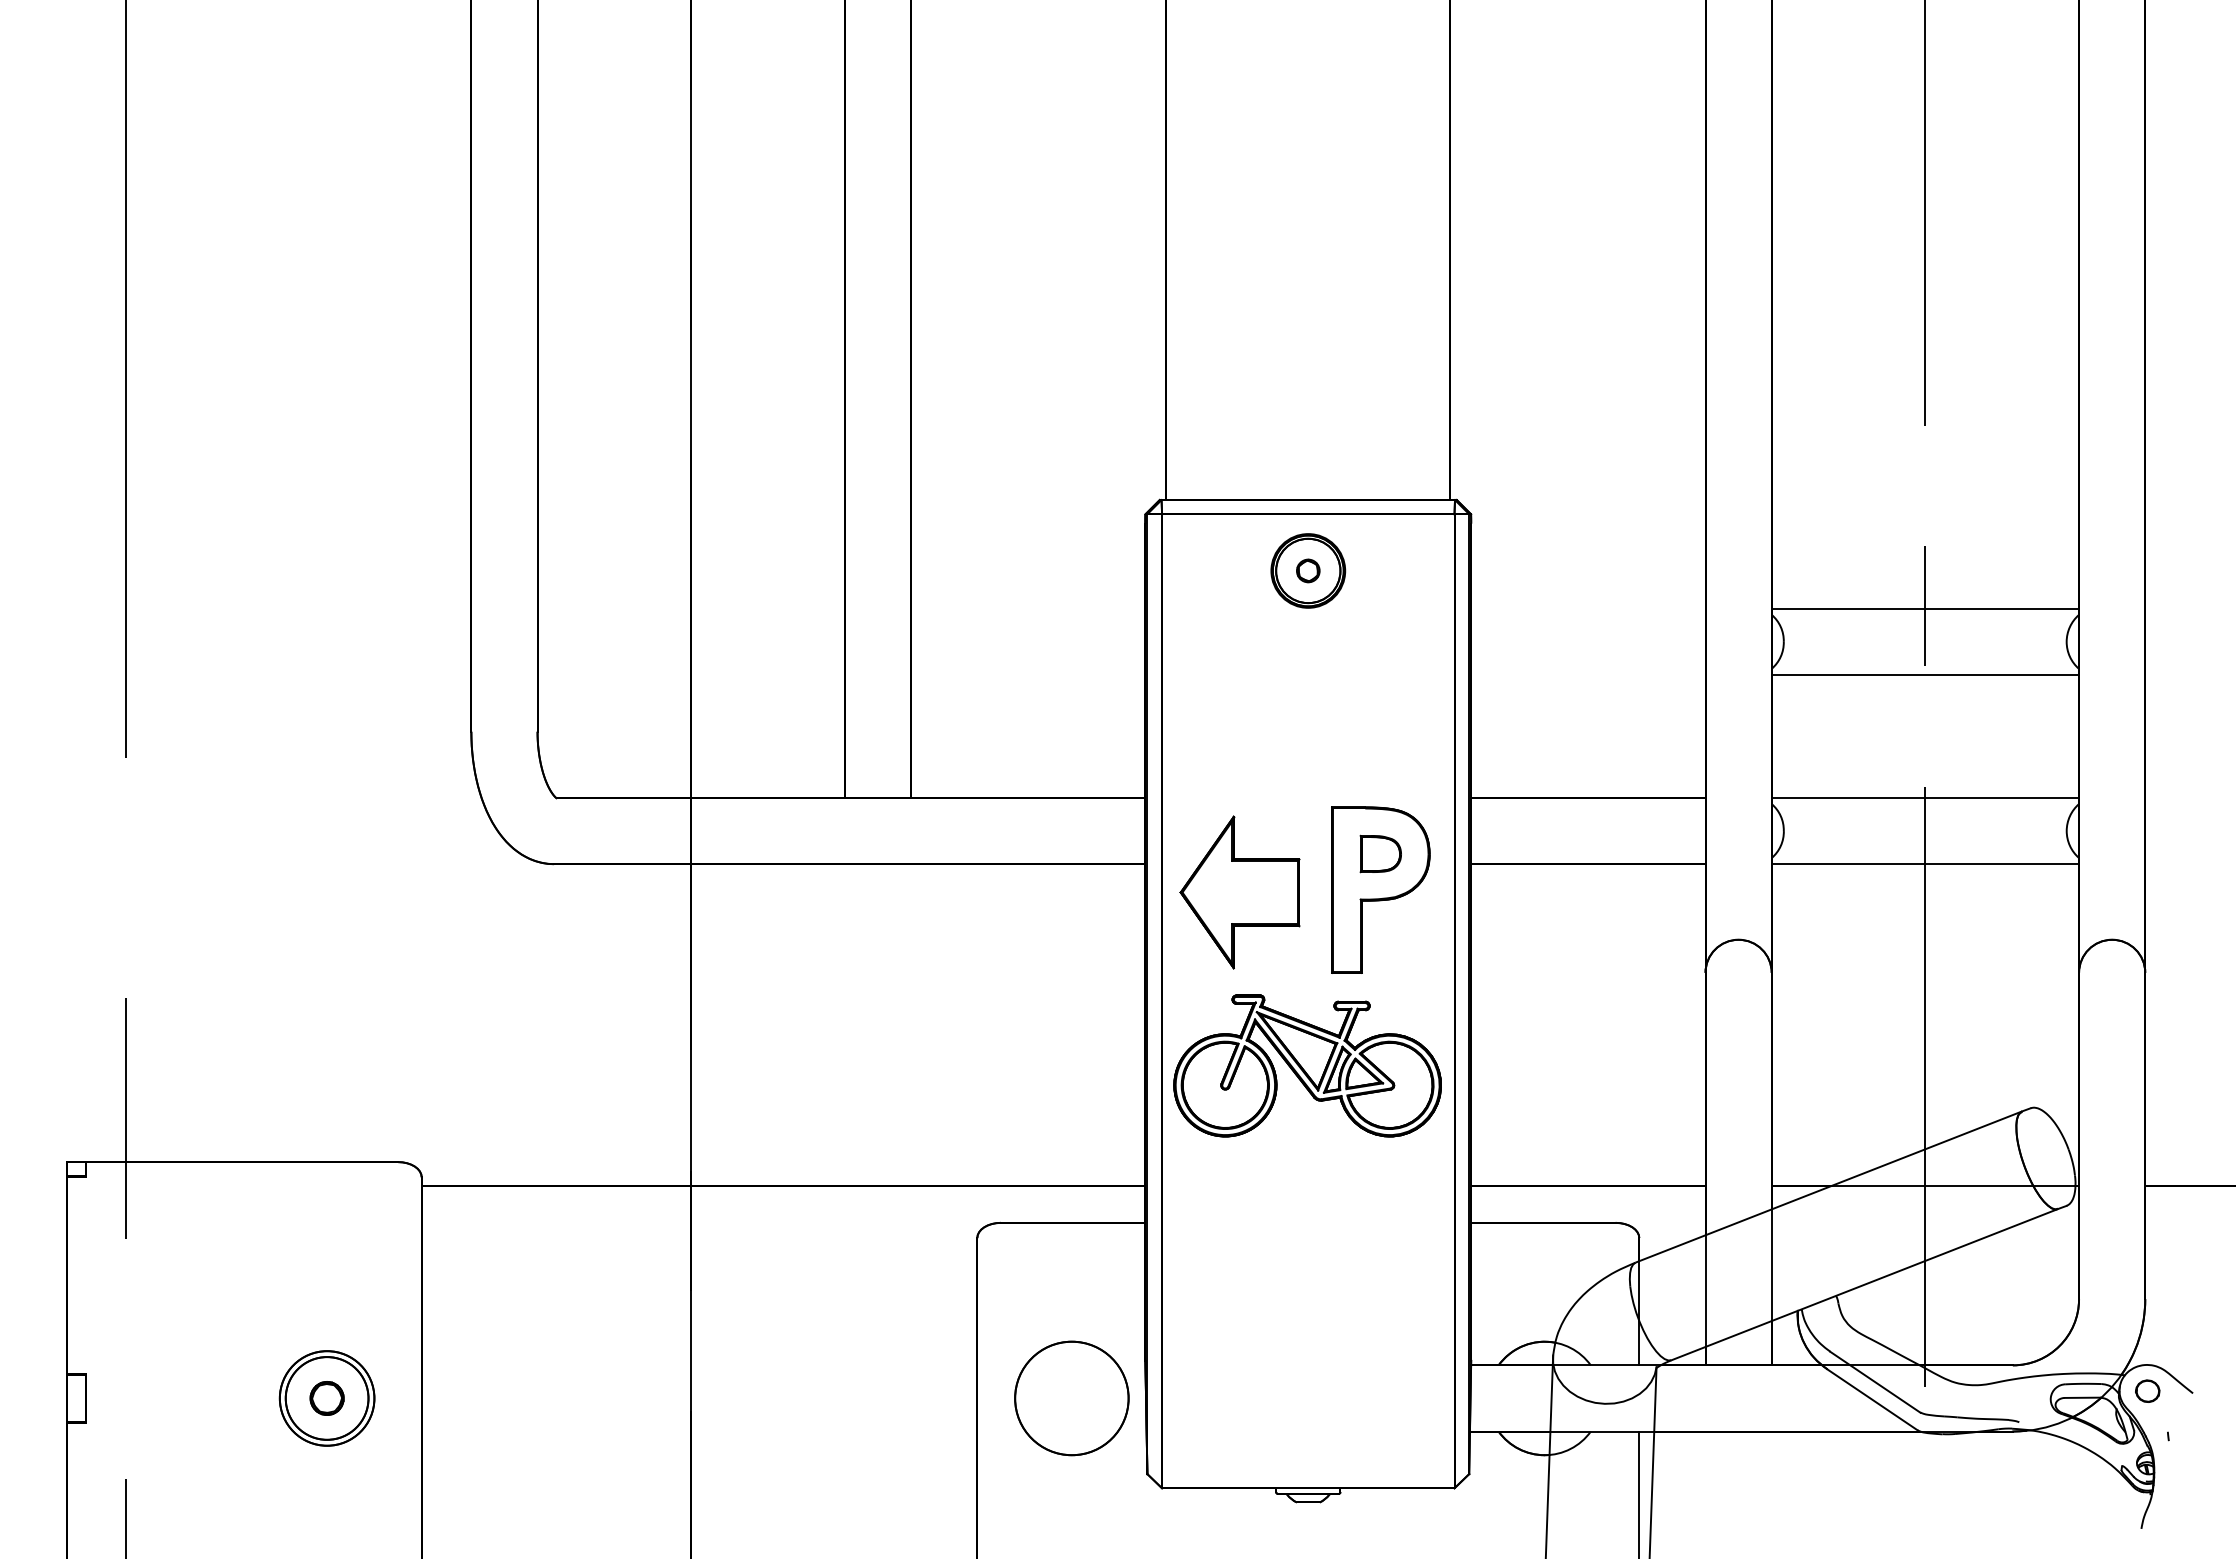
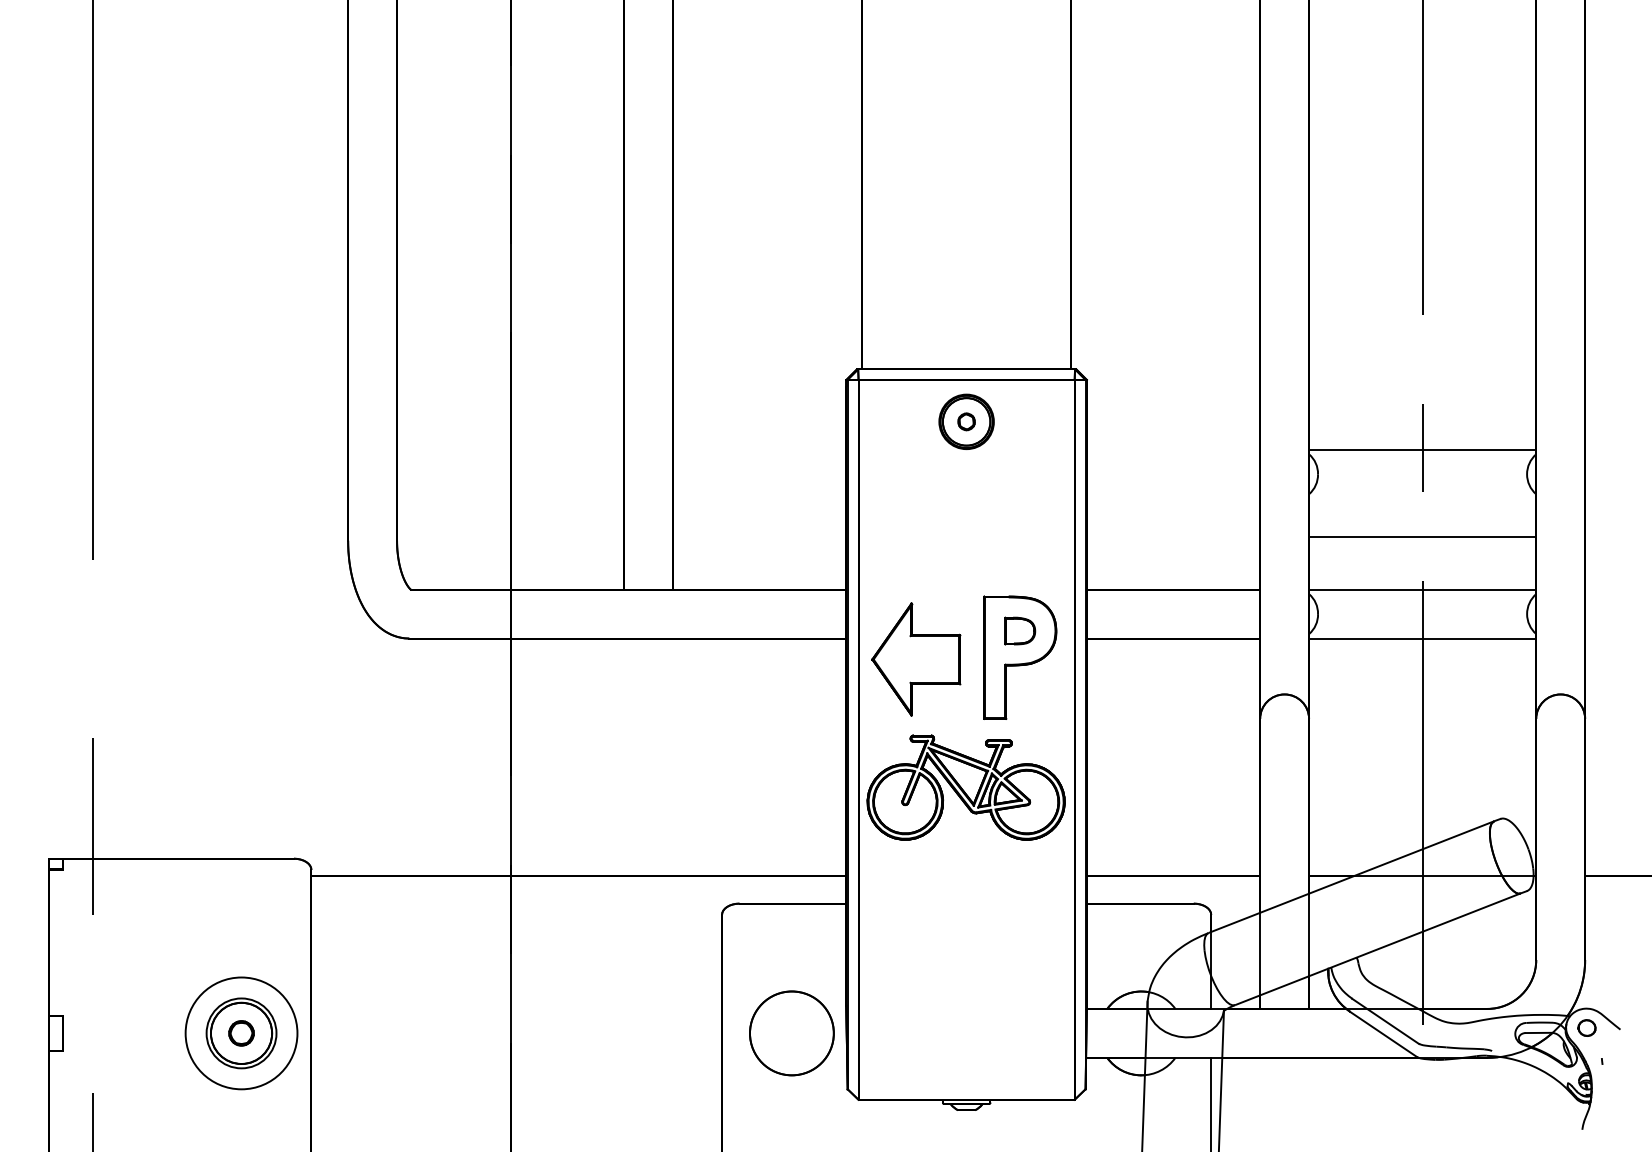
line: (1925, 675) -> (1422, 537), moved
circle: (326, 1398) -> (241, 1033), size x1.6

